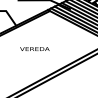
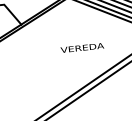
text: (34, 48) -> (81, 47), moved

